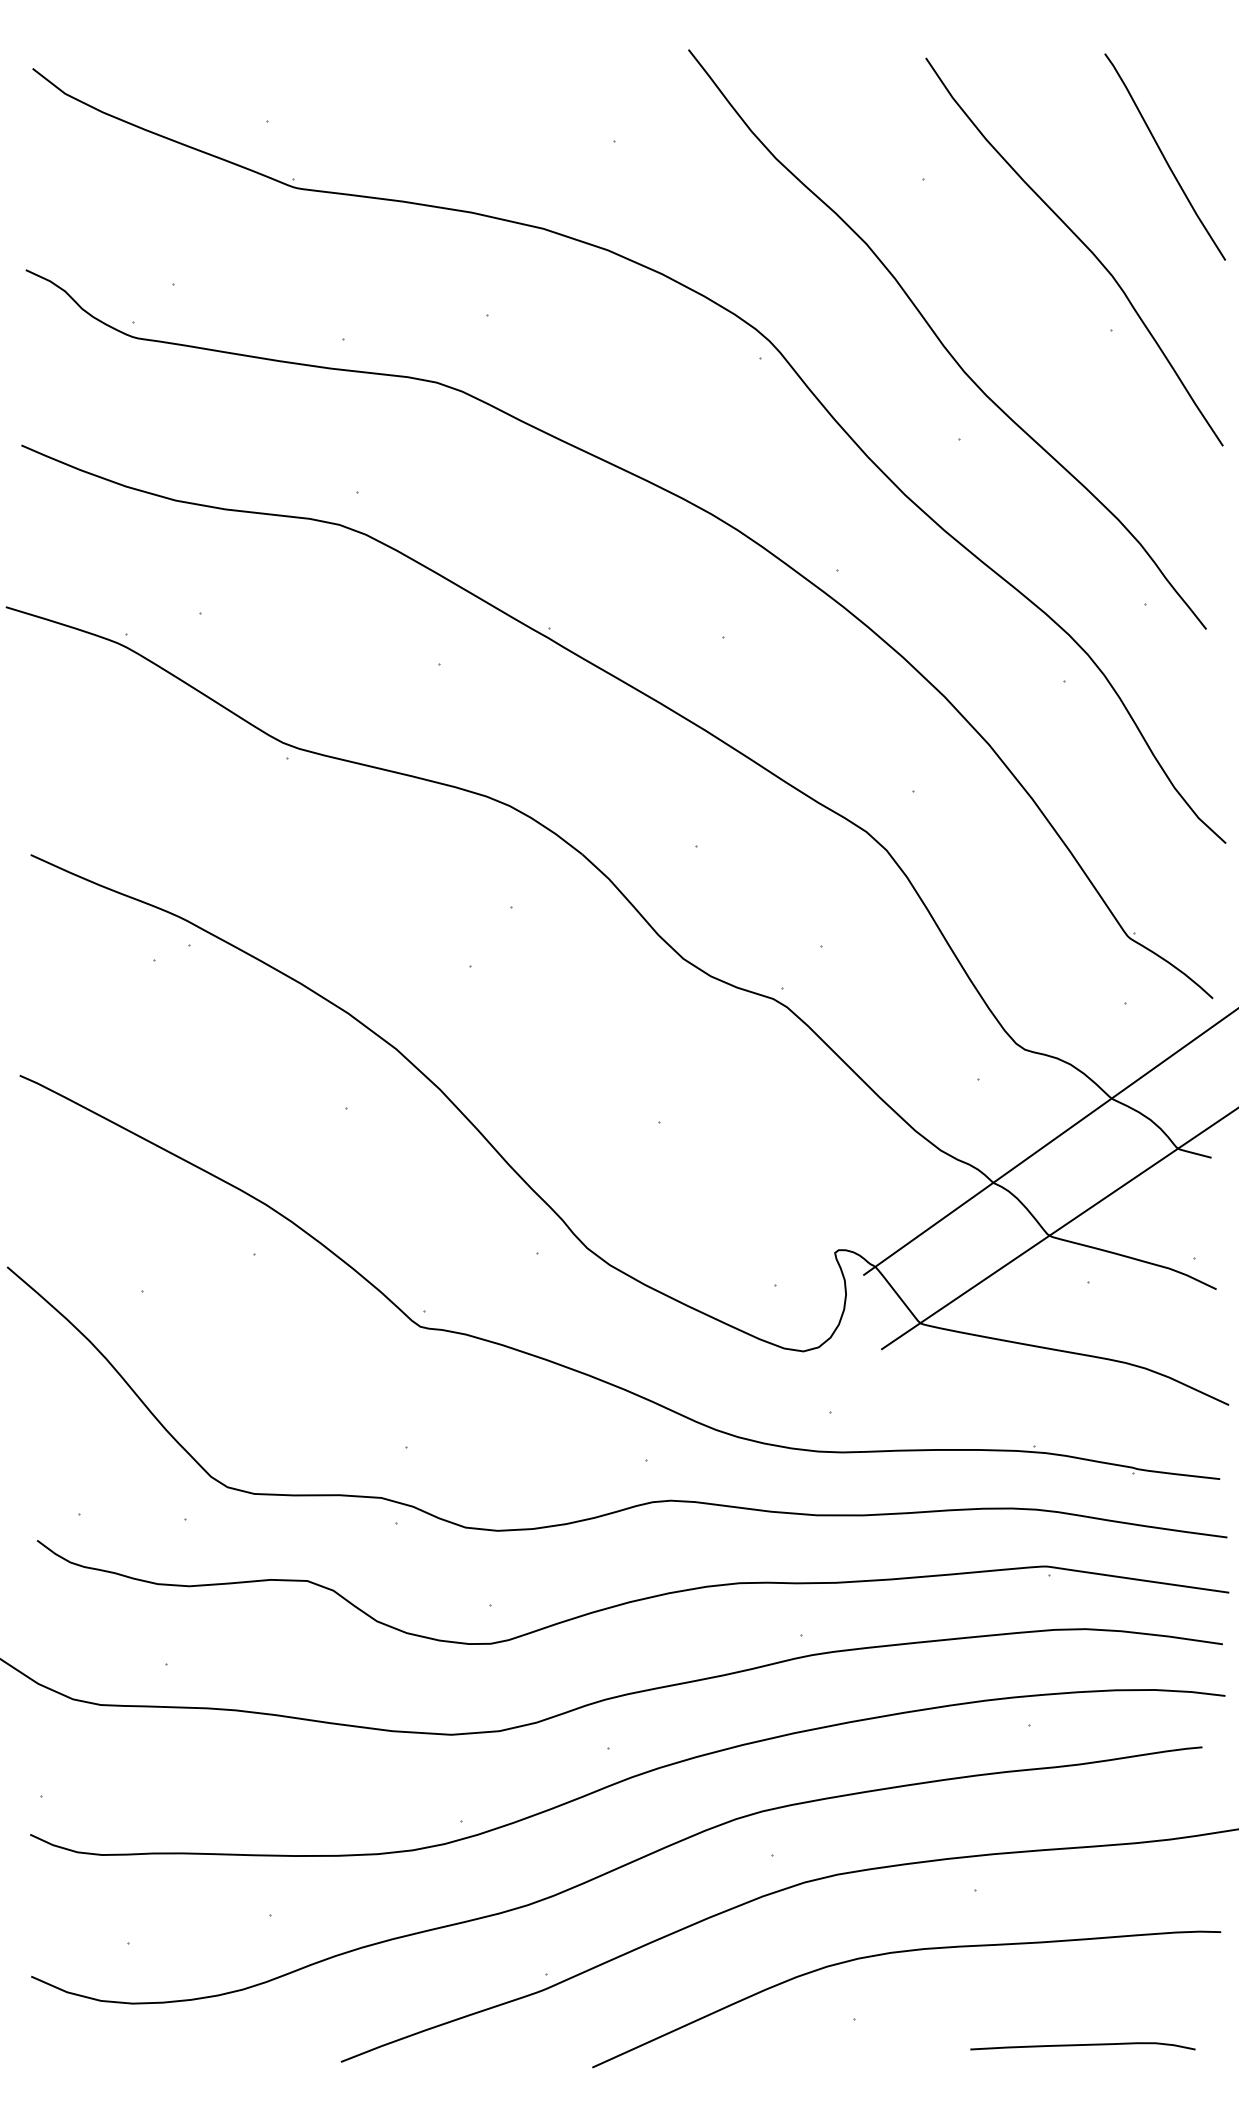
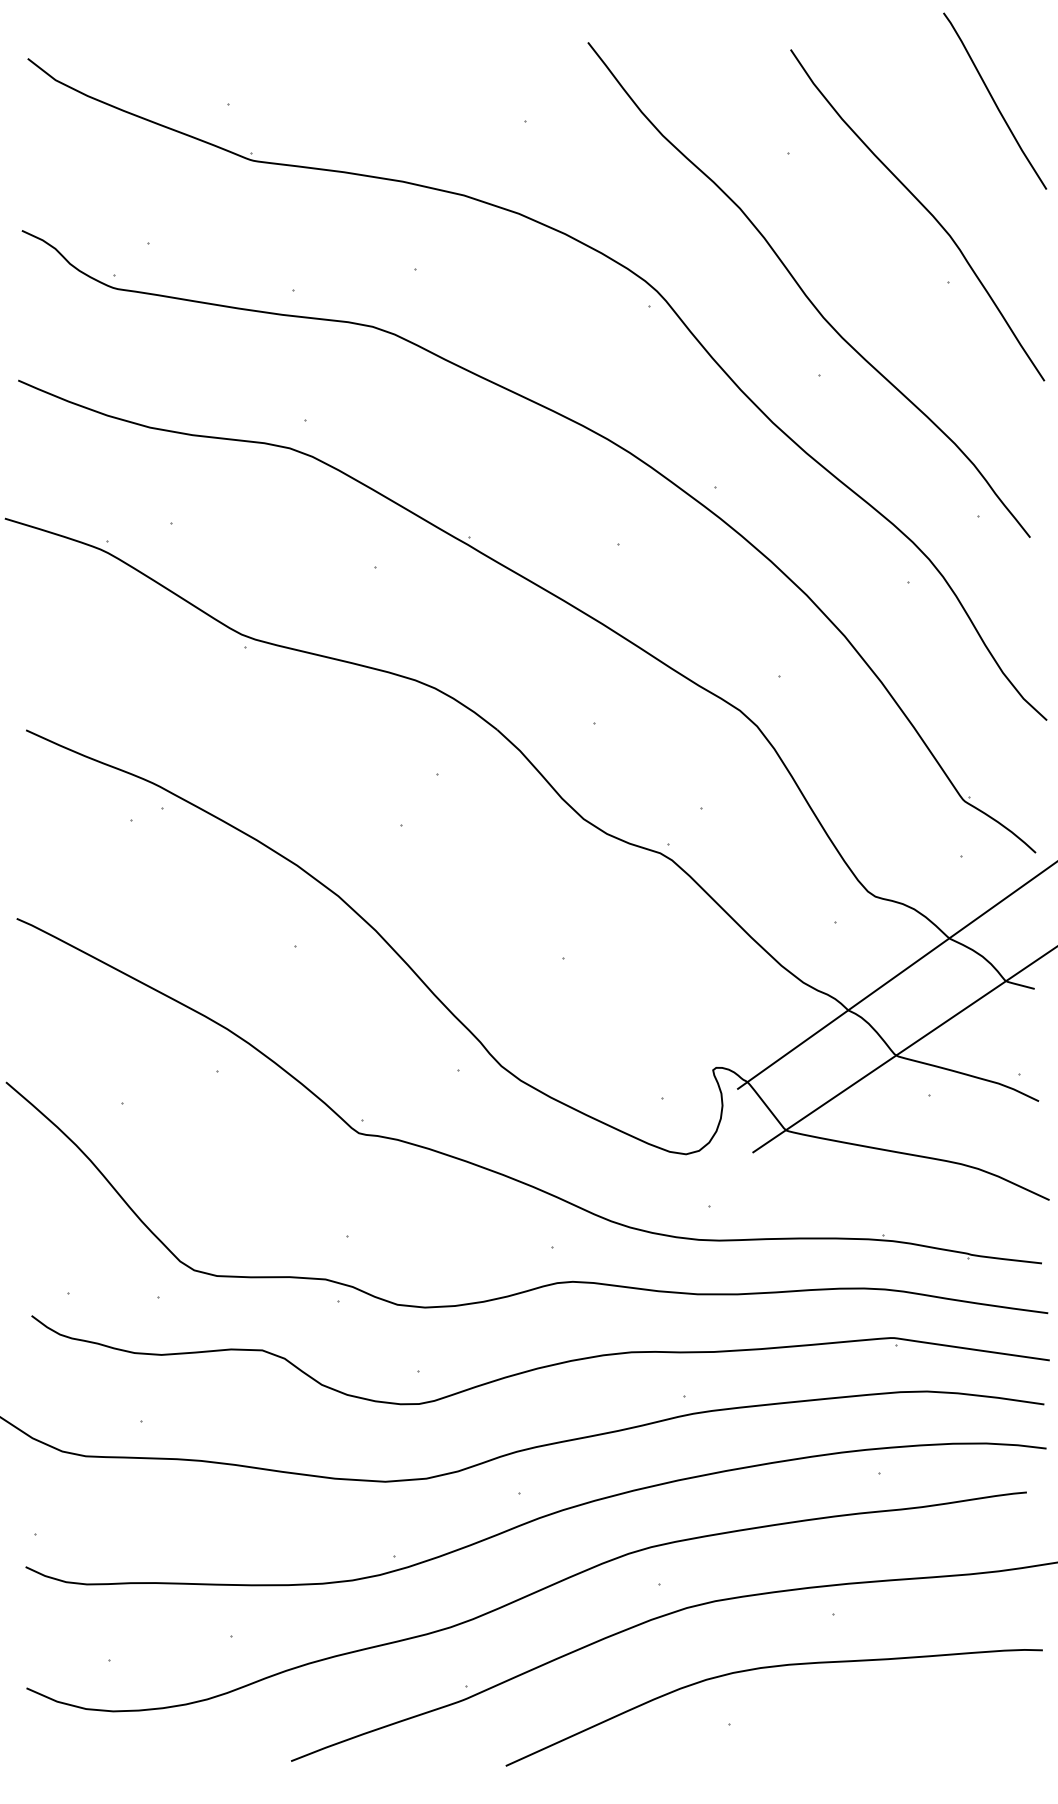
curve: (1164, 156) -> (994, 100), moved
curve: (1082, 2045) -> (924, 1747), removed

